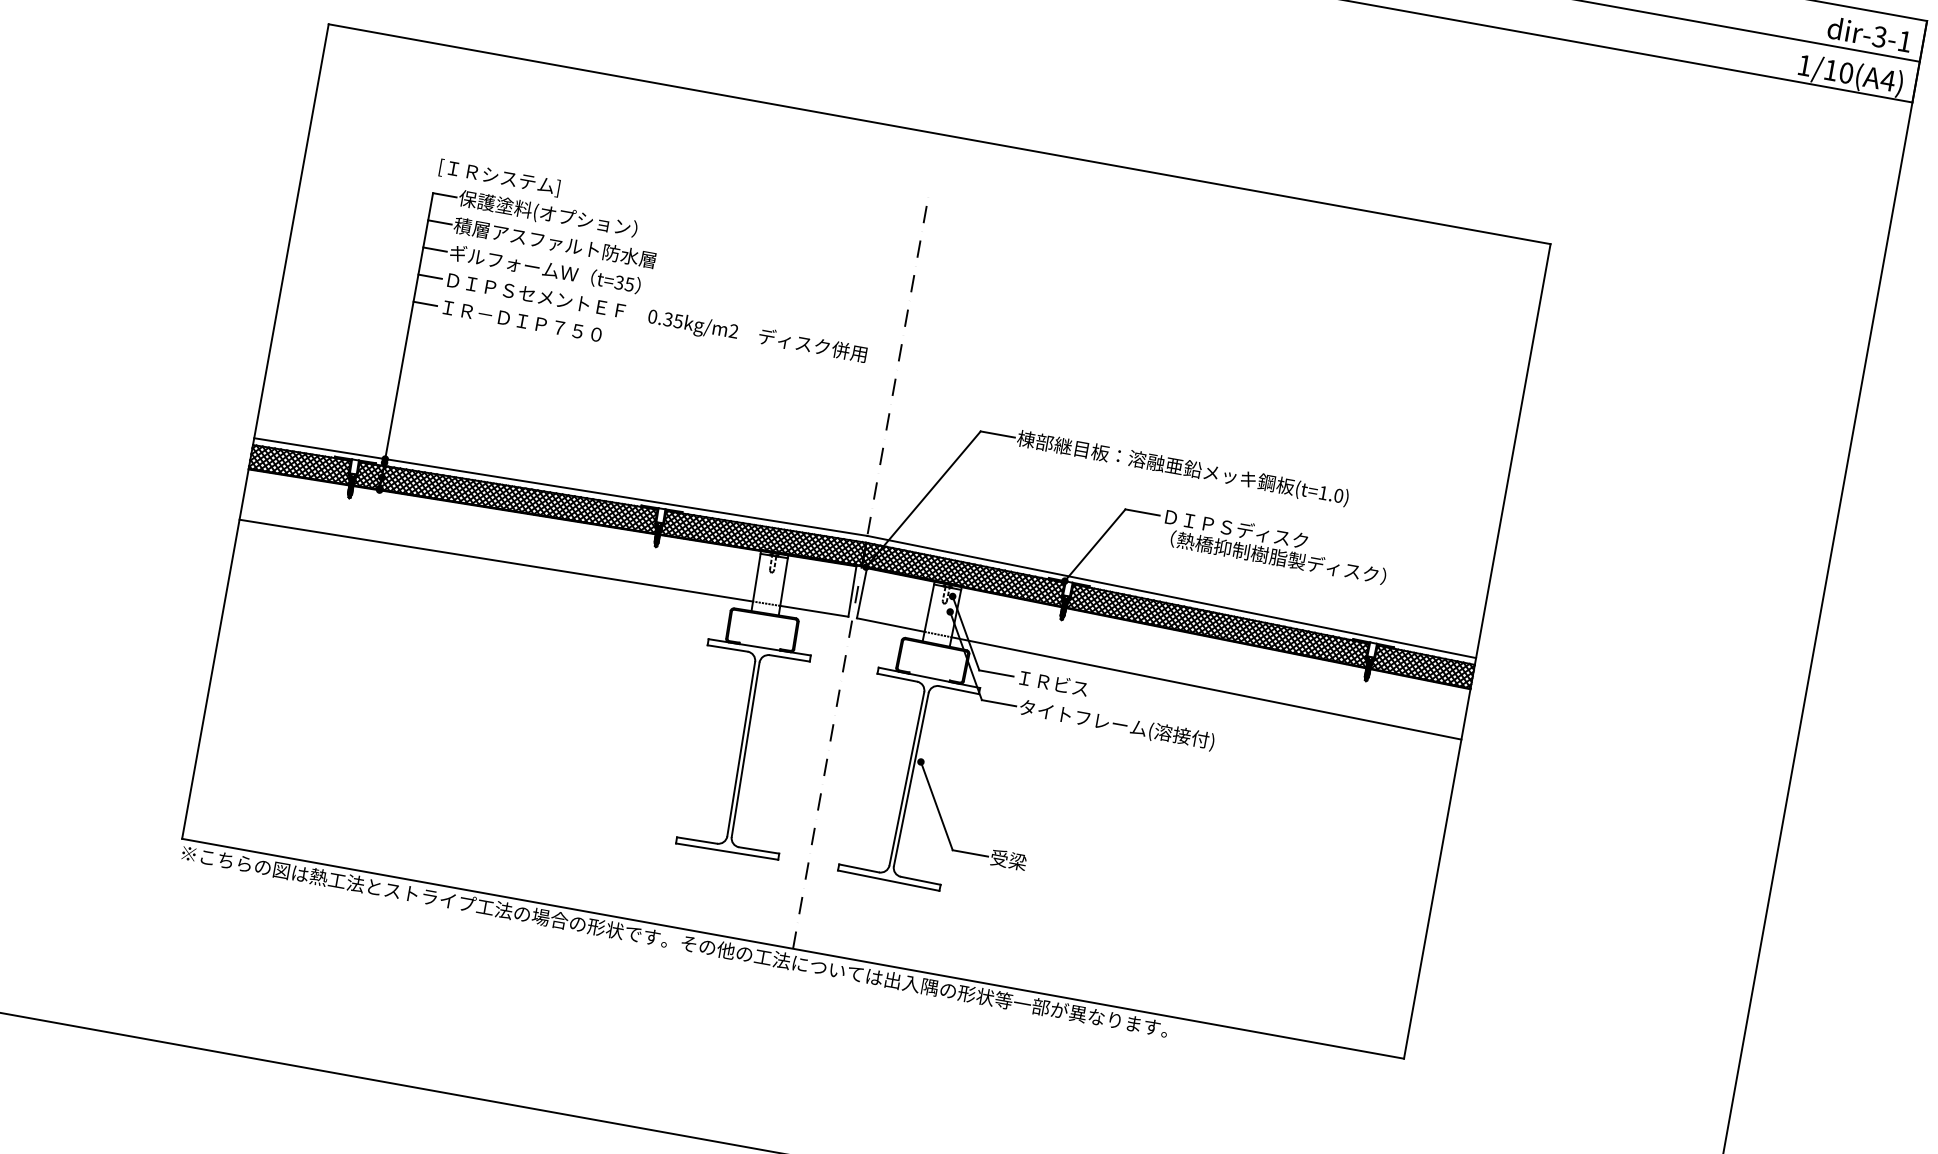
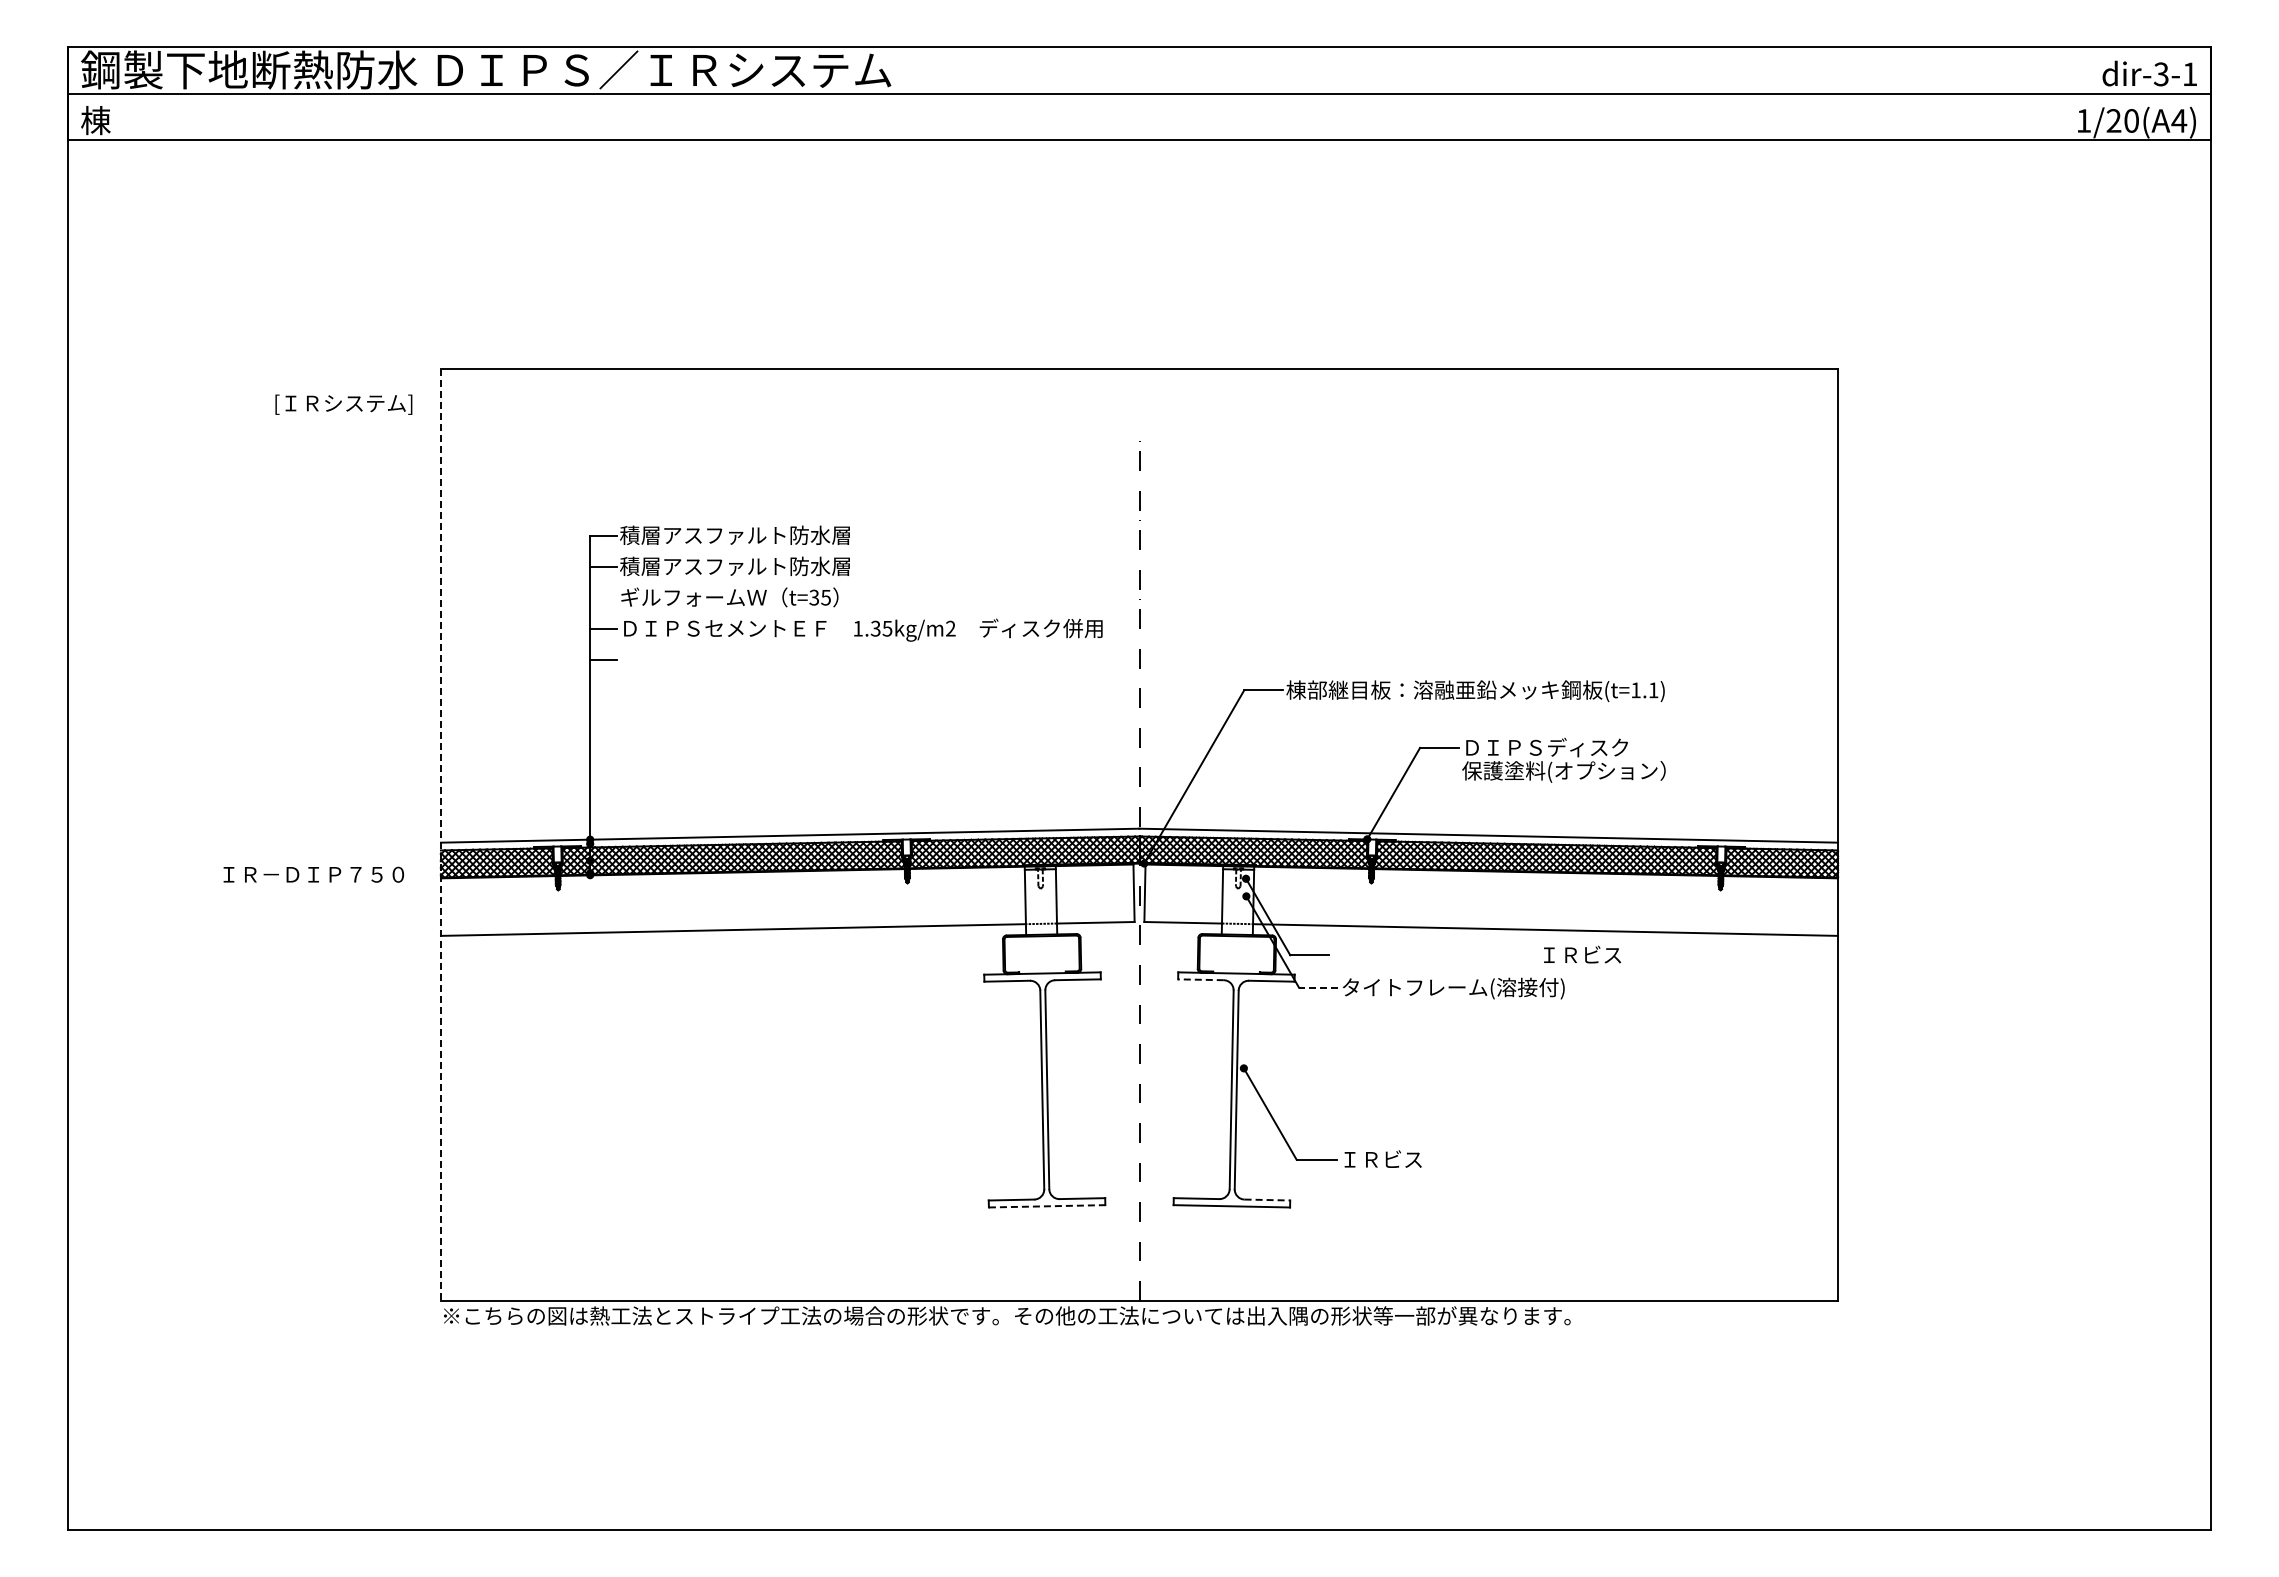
text: (1830, 69) -> (2113, 120), 1/10(A4) -> 1/20(A4)
text: (499, 177) -> (343, 404), moved
text: (559, 216) -> (734, 536), 保護塗料(オプション） -> 積層アスファルト防水層
line: (434, 249) -> (603, 597), removed
text: (652, 316) -> (857, 628), 0.35kg/m2 -> 1.35kg/m2
text: (522, 321) -> (313, 874), moved
line: (254, 431) -> (440, 835), solid -> dashed
text: (1338, 495) -> (1653, 690), (t=1.0) -> (t=1.1)
text: (1272, 557) -> (1592, 771), （熱橋抑制樹脂製ディスク） -> 保護塗料(オプション）
line: (896, 677) -> (1200, 979), solid -> dashed
text: (1053, 683) -> (1582, 954), moved
line: (998, 702) -> (1318, 987), solid -> dashed
line: (727, 851) -> (1047, 1206), solid -> dashed
text: (1026, 863) -> (1381, 1159), 受梁 -> ＩＲビス
line: (920, 881) -> (1267, 1200), solid -> dashed

